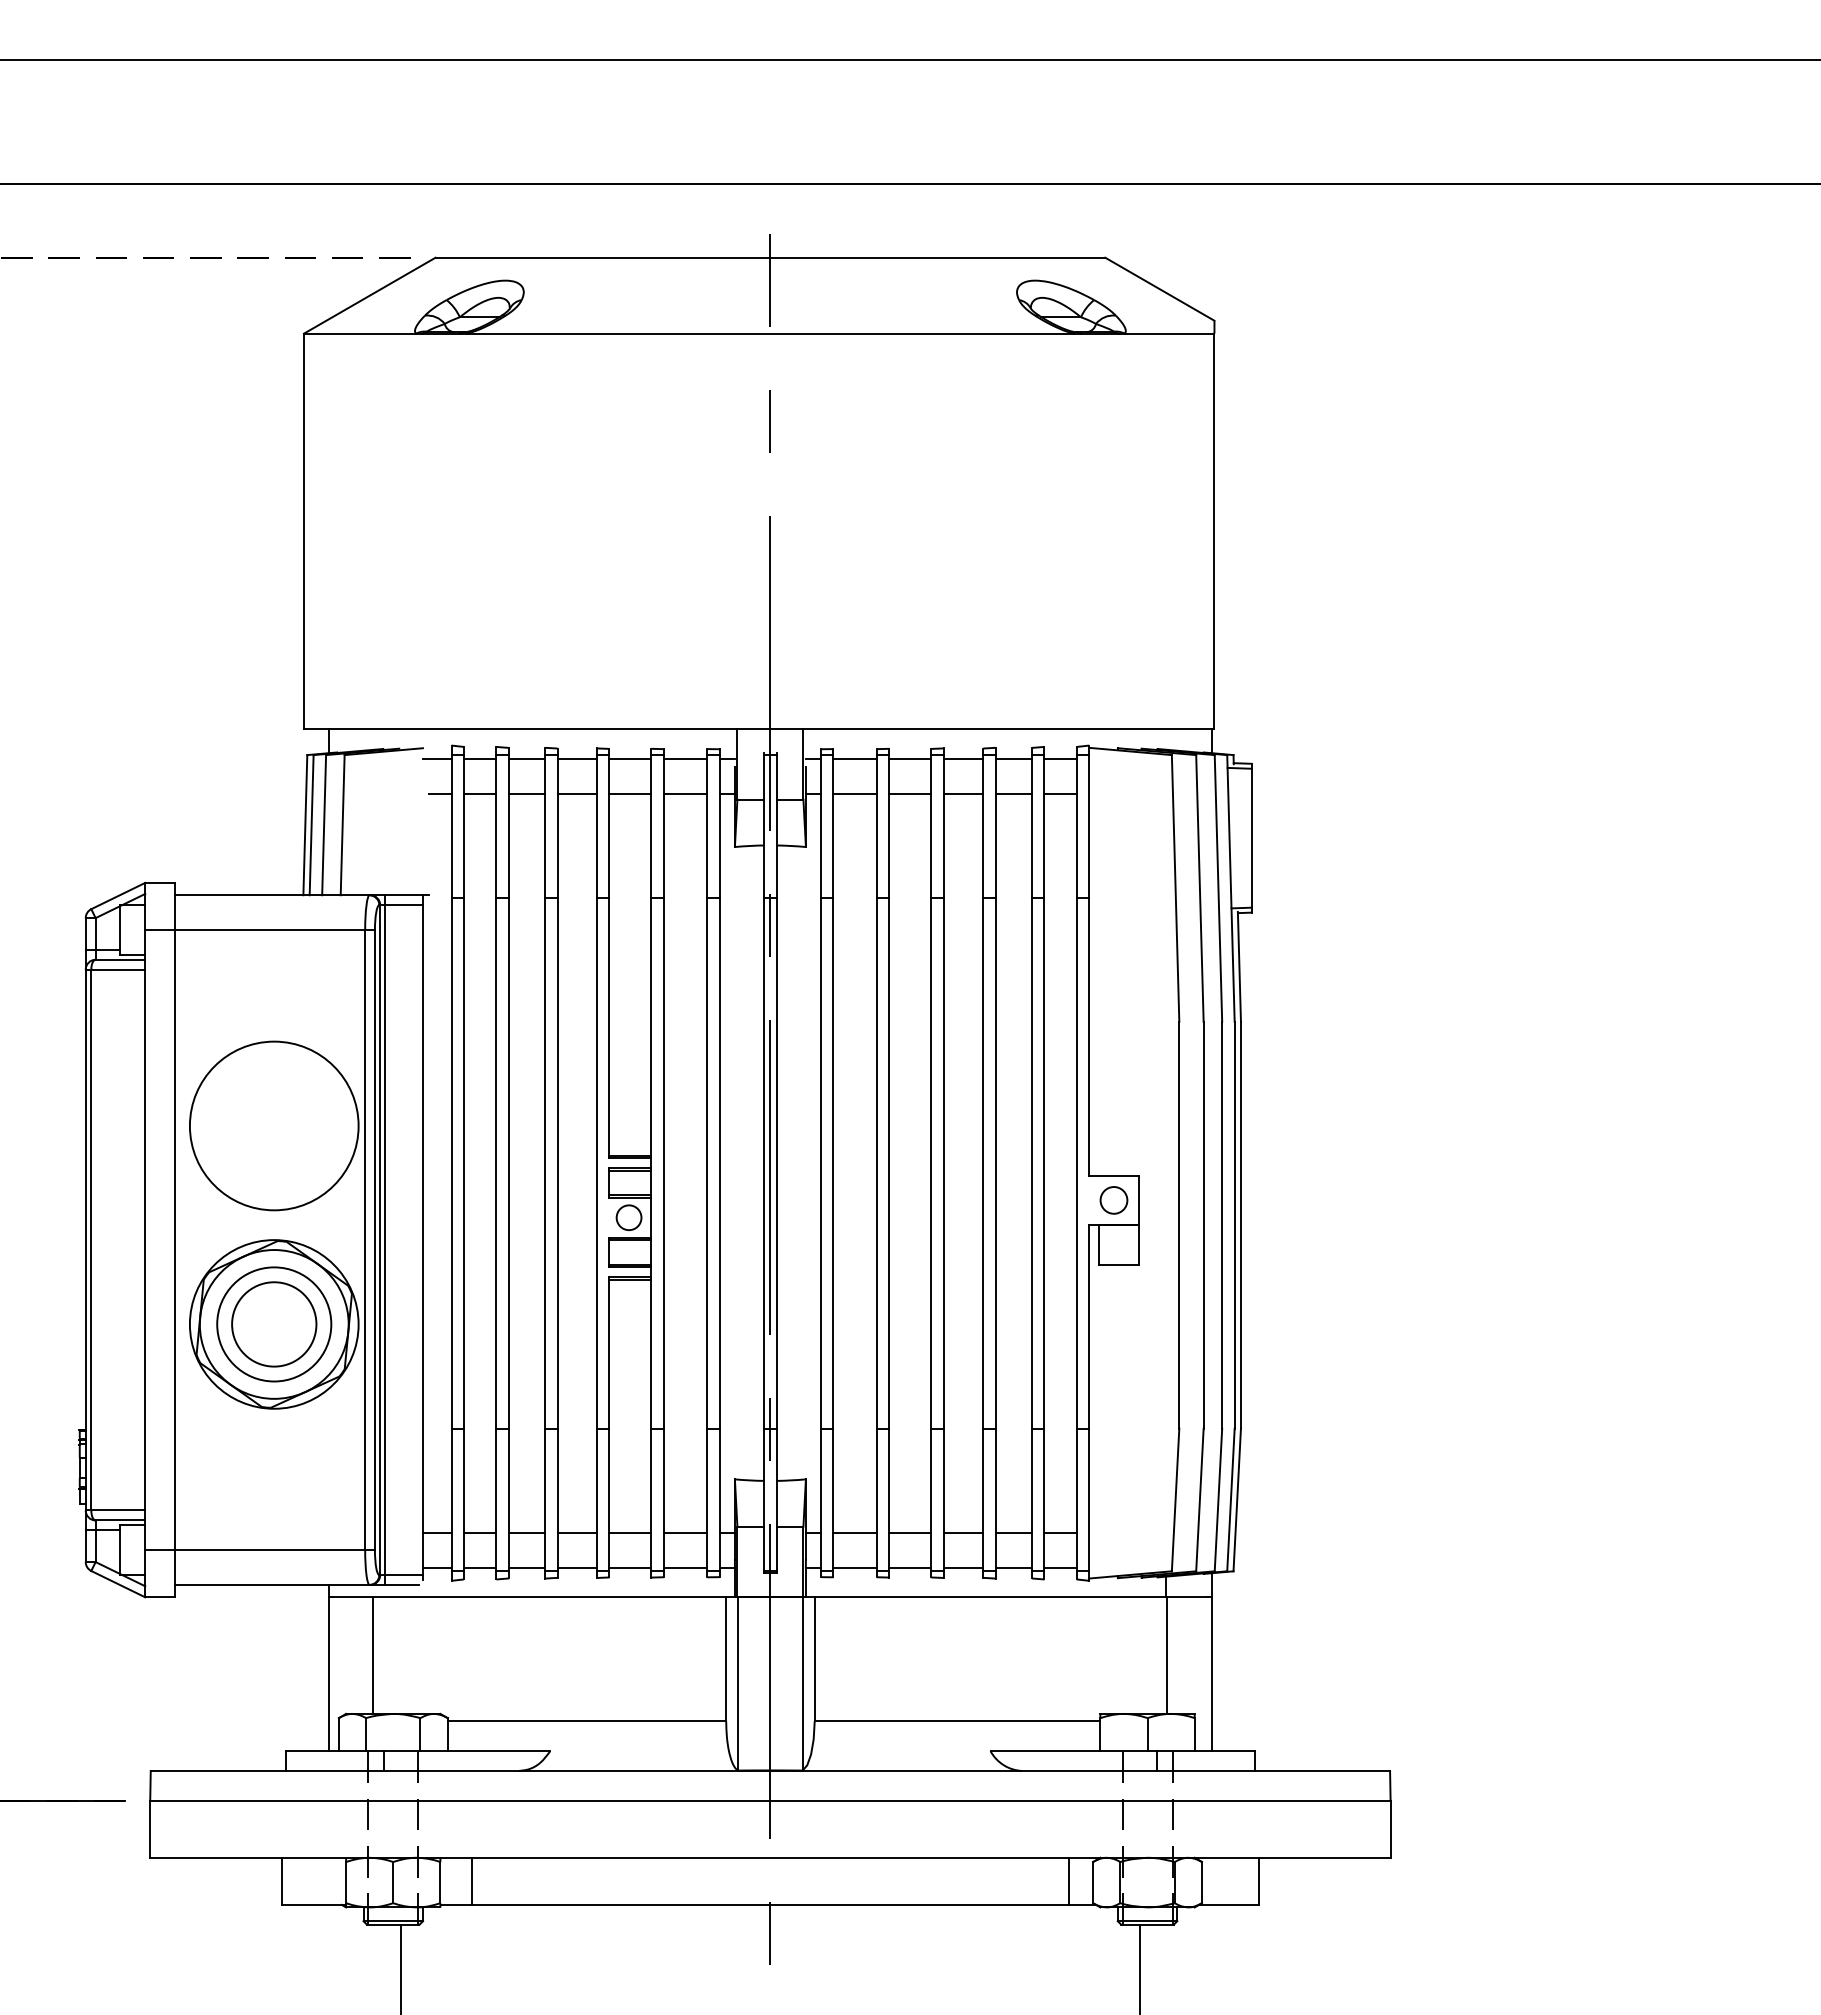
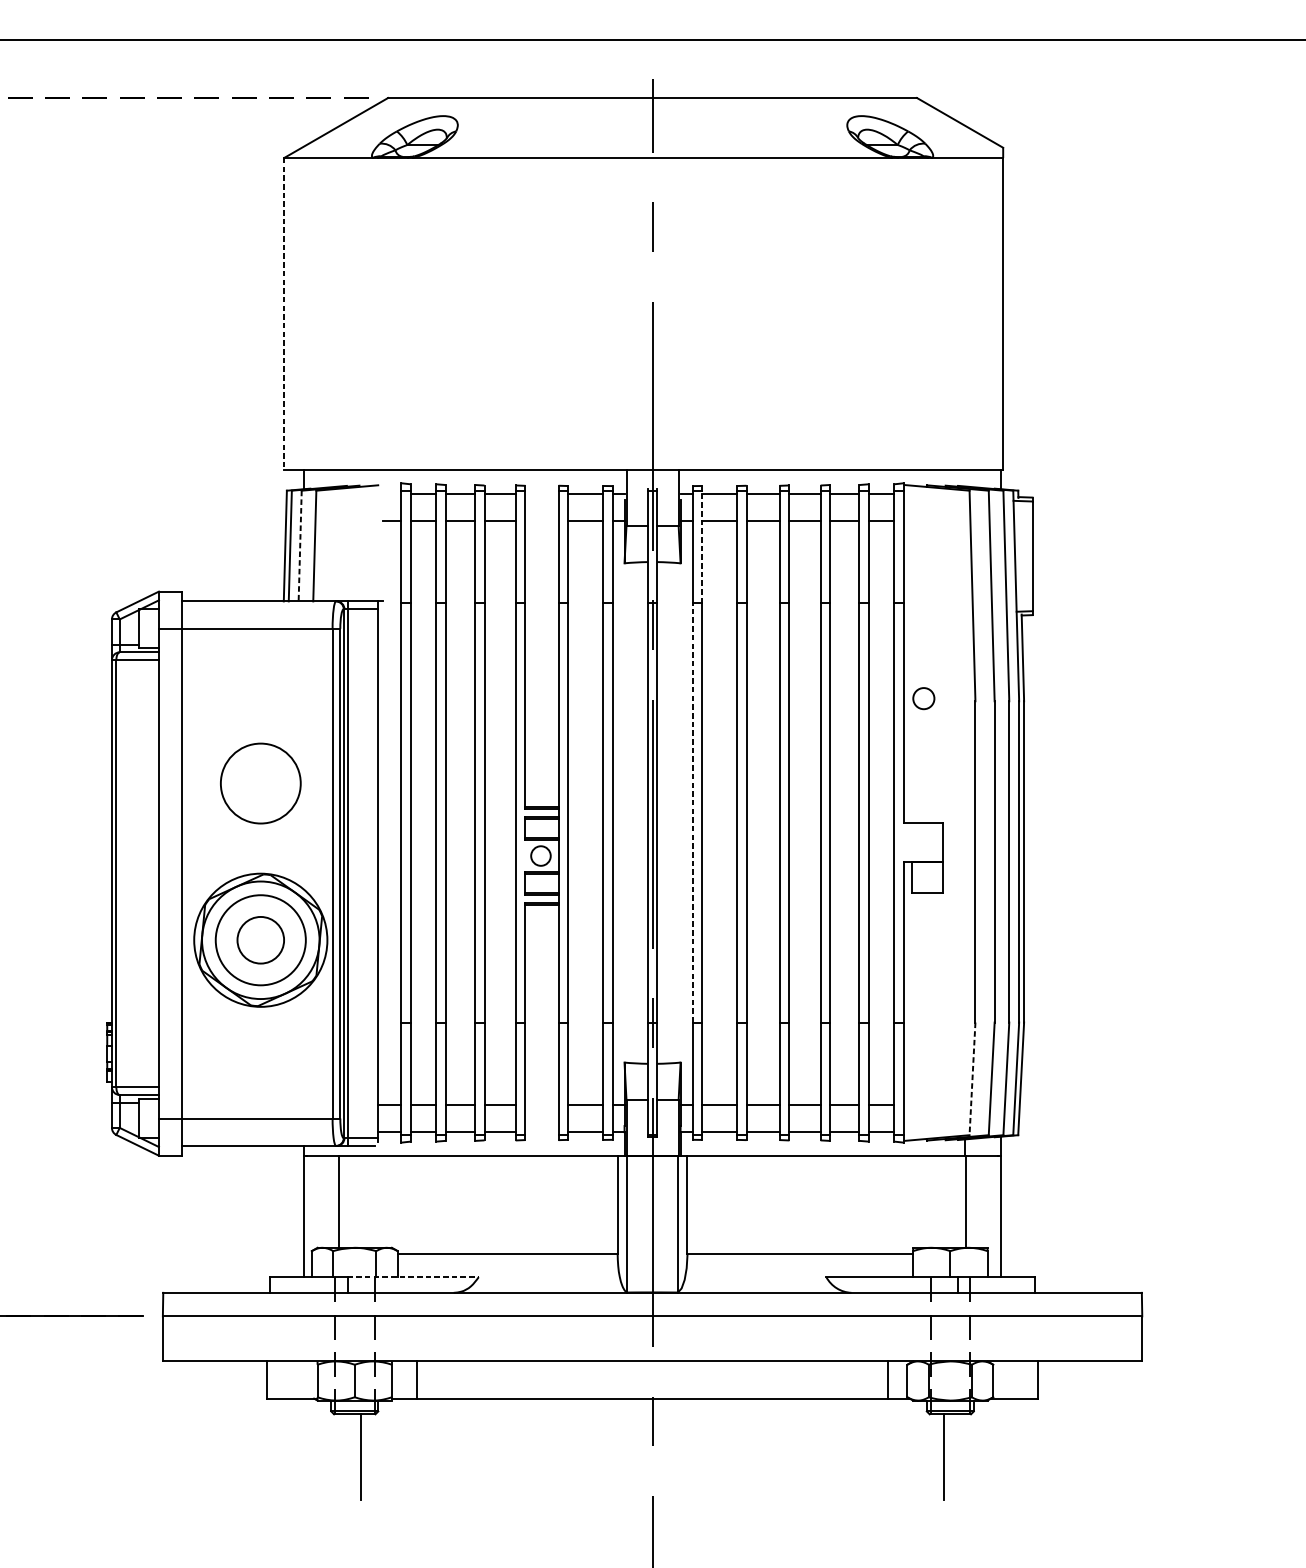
line: (304, 531) -> (284, 314), solid -> dashed
line: (436, 758) -> (388, 493), removed
line: (630, 758) -> (542, 493), removed
line: (630, 793) -> (542, 521), removed
line: (324, 825) -> (300, 546), solid -> dashed
line: (833, 825) -> (702, 546), solid -> dashed
circle: (273, 1125) -> (260, 783), size x0.6
line: (821, 1162) -> (692, 812), solid -> dashed
circle: (1113, 1200) -> (923, 698), moved
circle: (274, 1324) -> (260, 940), size x0.7
line: (1175, 1500) -> (972, 1079), solid -> dashed
line: (630, 1532) -> (542, 1104), removed
line: (630, 1567) -> (542, 1132), removed
line: (467, 1751) -> (413, 1277), solid -> dashed

